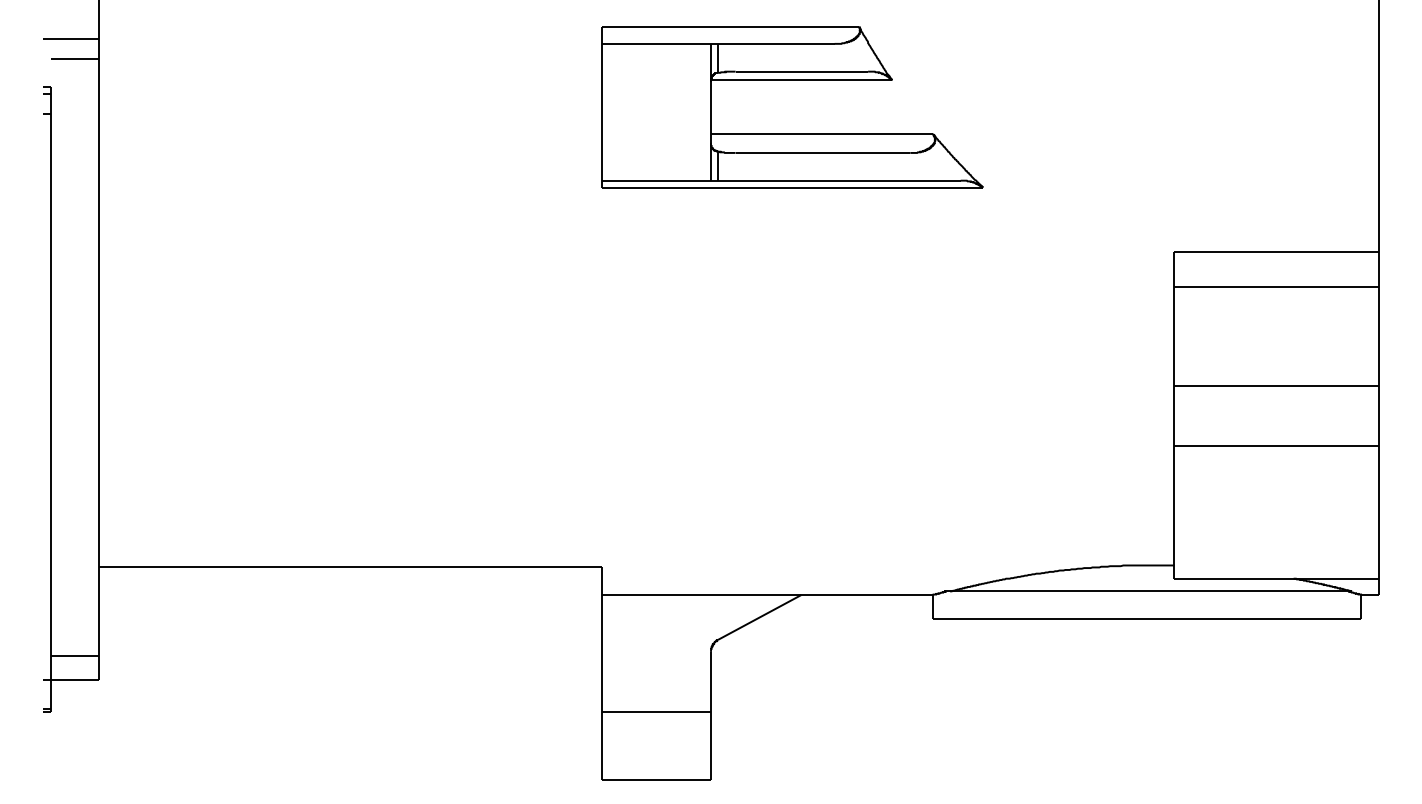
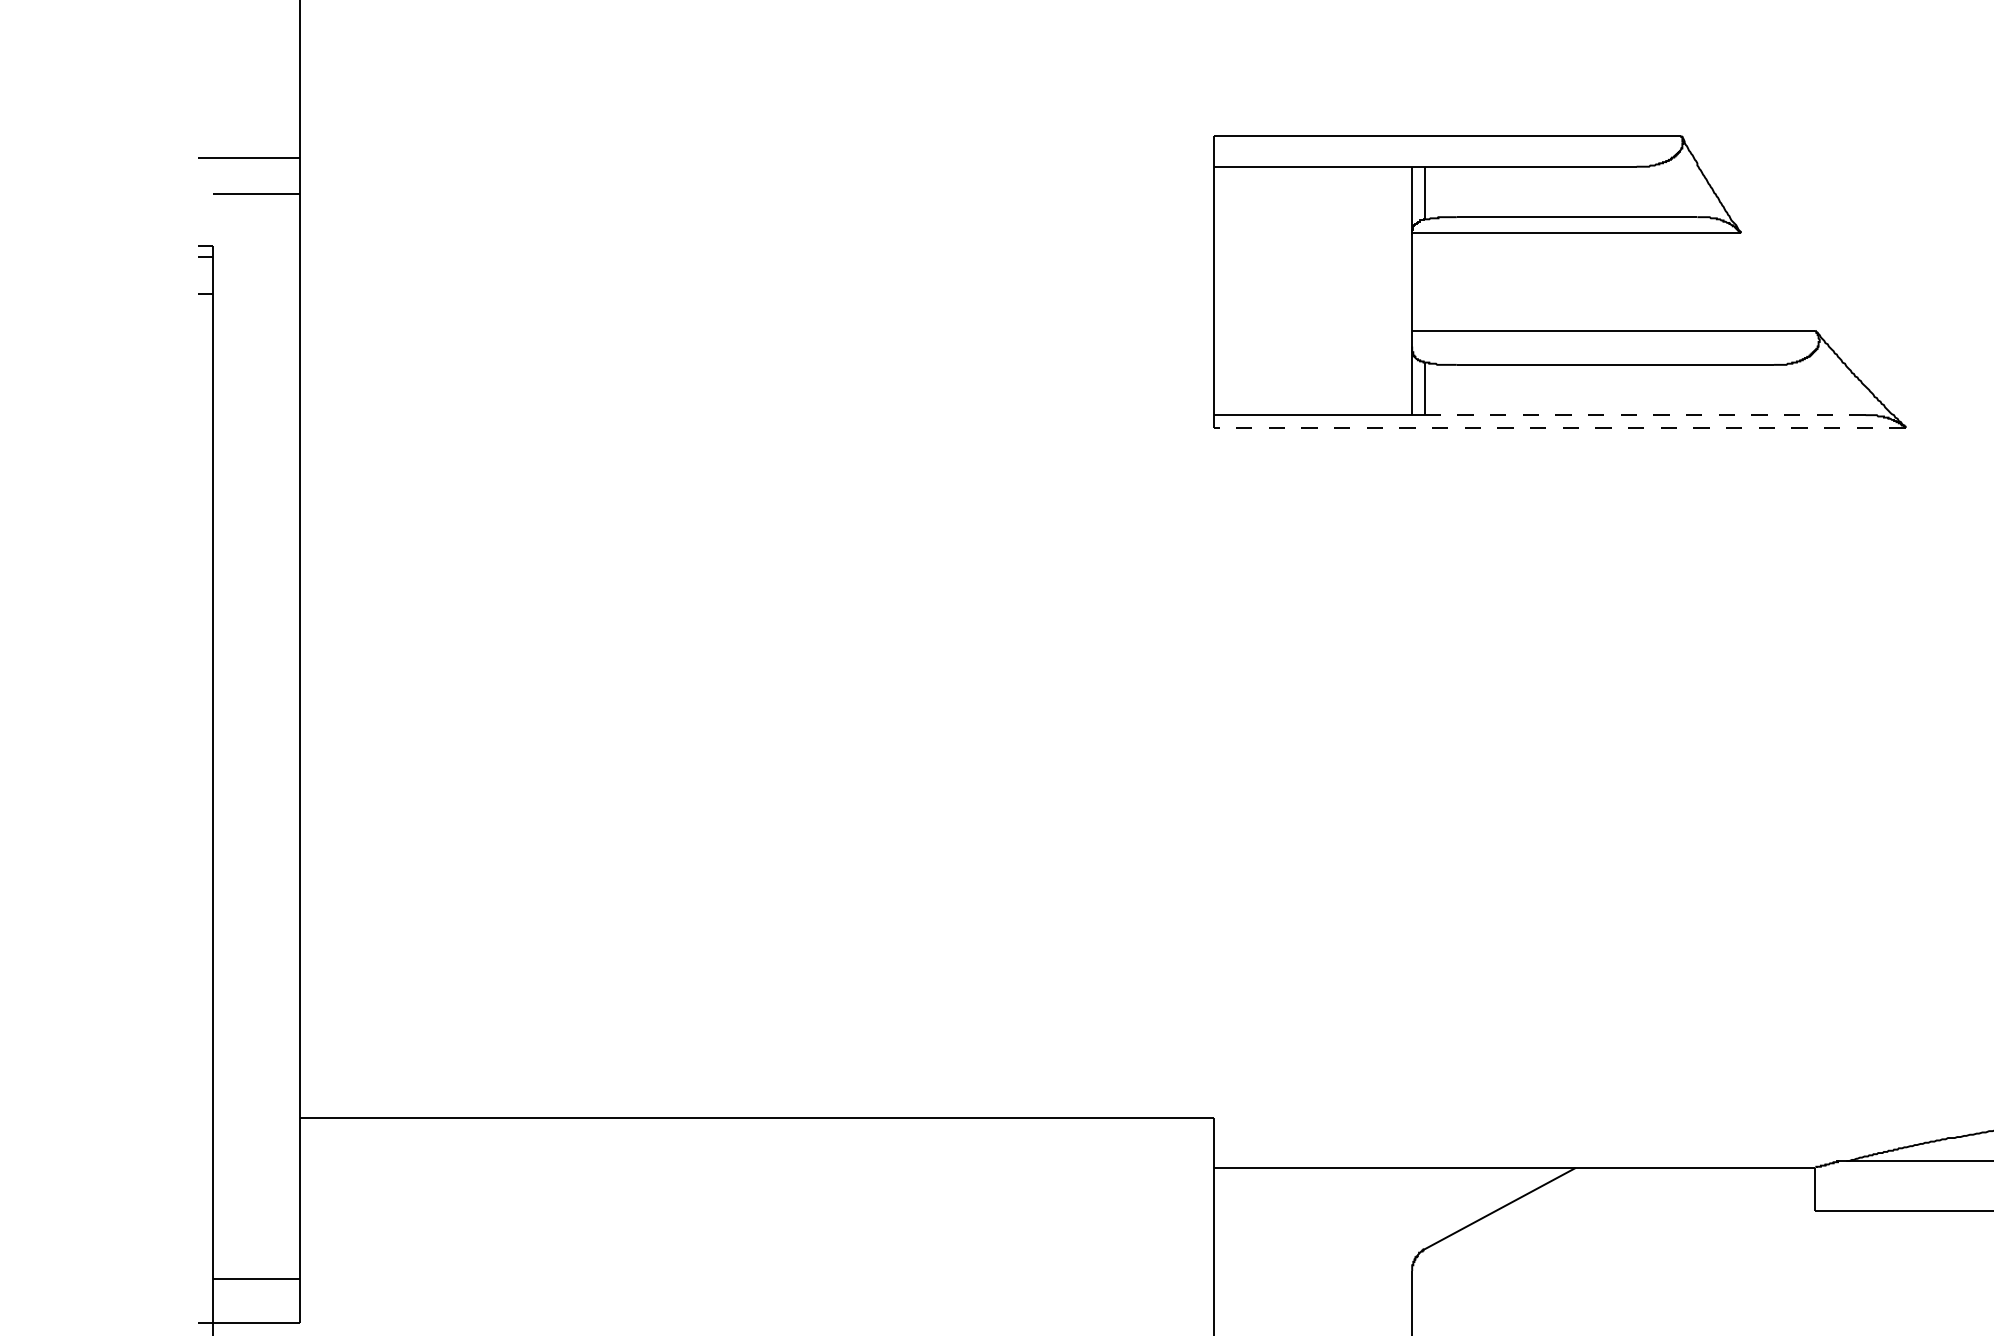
line: (838, 180) -> (1643, 414), solid -> dashed
line: (791, 187) -> (1558, 427), solid -> dashed

